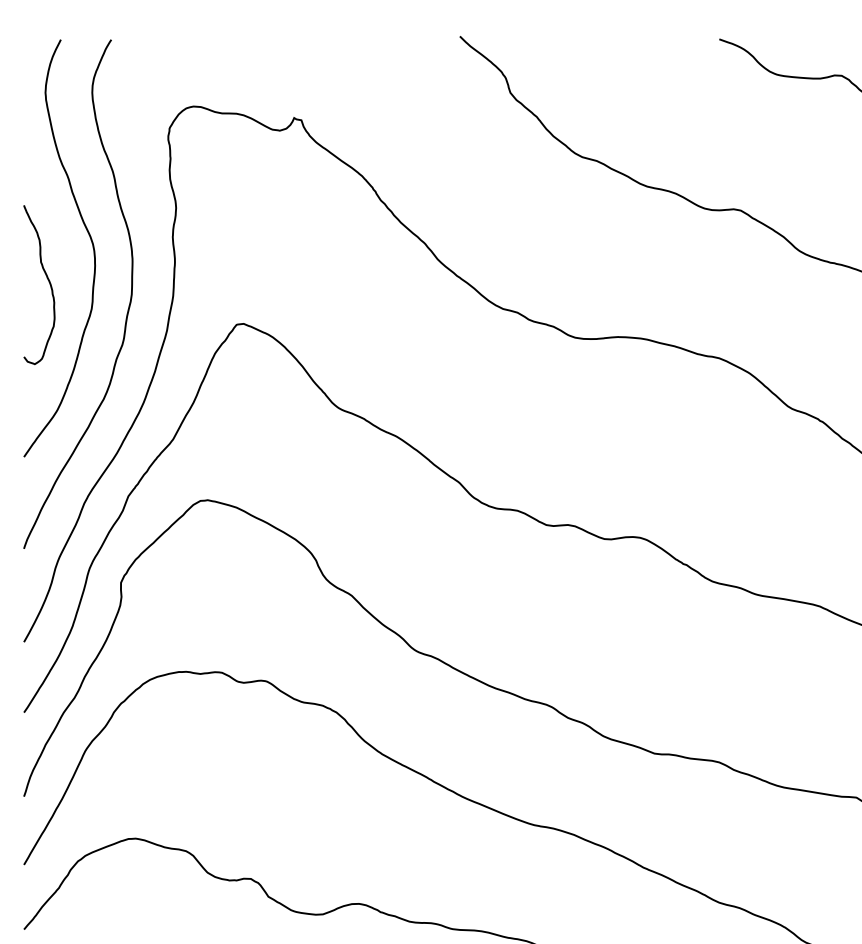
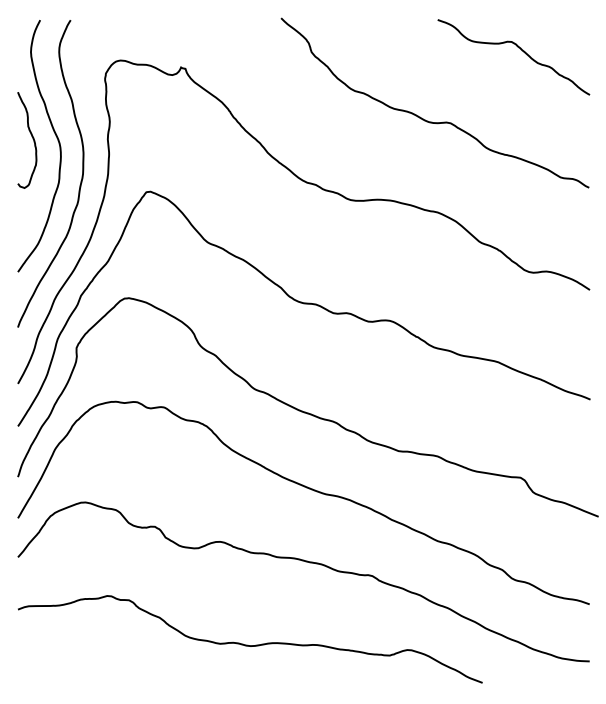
curve: (48, 283) -> (32, 139), moved

